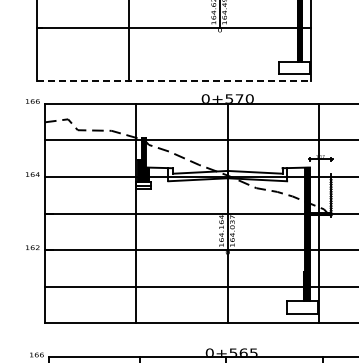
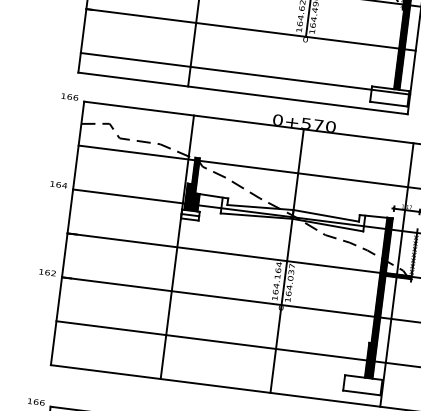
line: (174, 64) -> (245, 74), added
line: (174, 80) -> (243, 93), dashed -> solid

